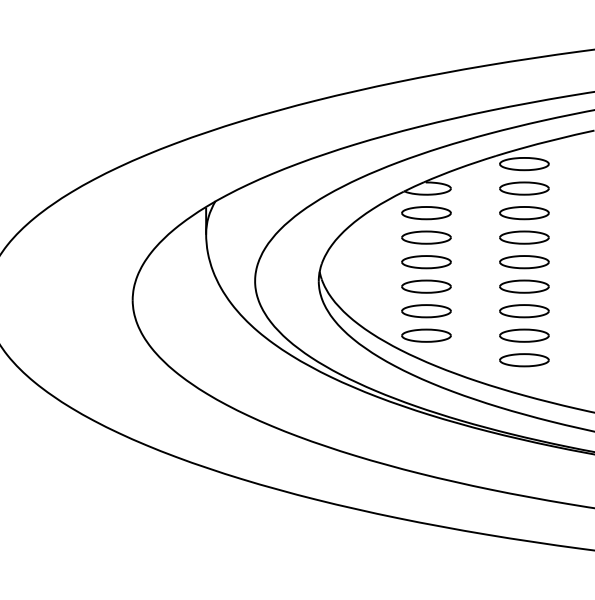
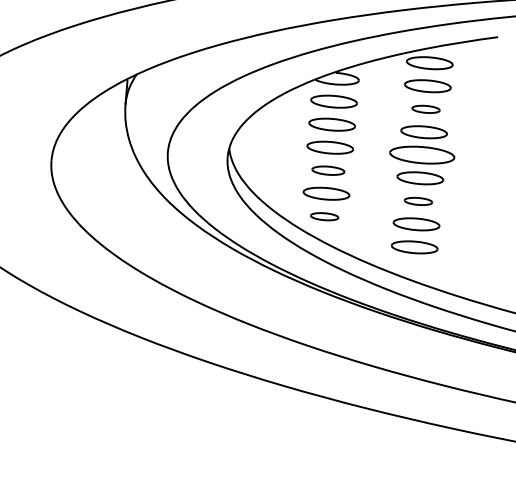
part: (524, 213) -> (426, 109), size x0.6
part: (524, 262) -> (422, 155), size x1.4
part: (426, 286) -> (328, 170), size x0.7
part: (524, 311) -> (418, 201), size x0.6
part: (426, 335) -> (324, 216), size x0.6

